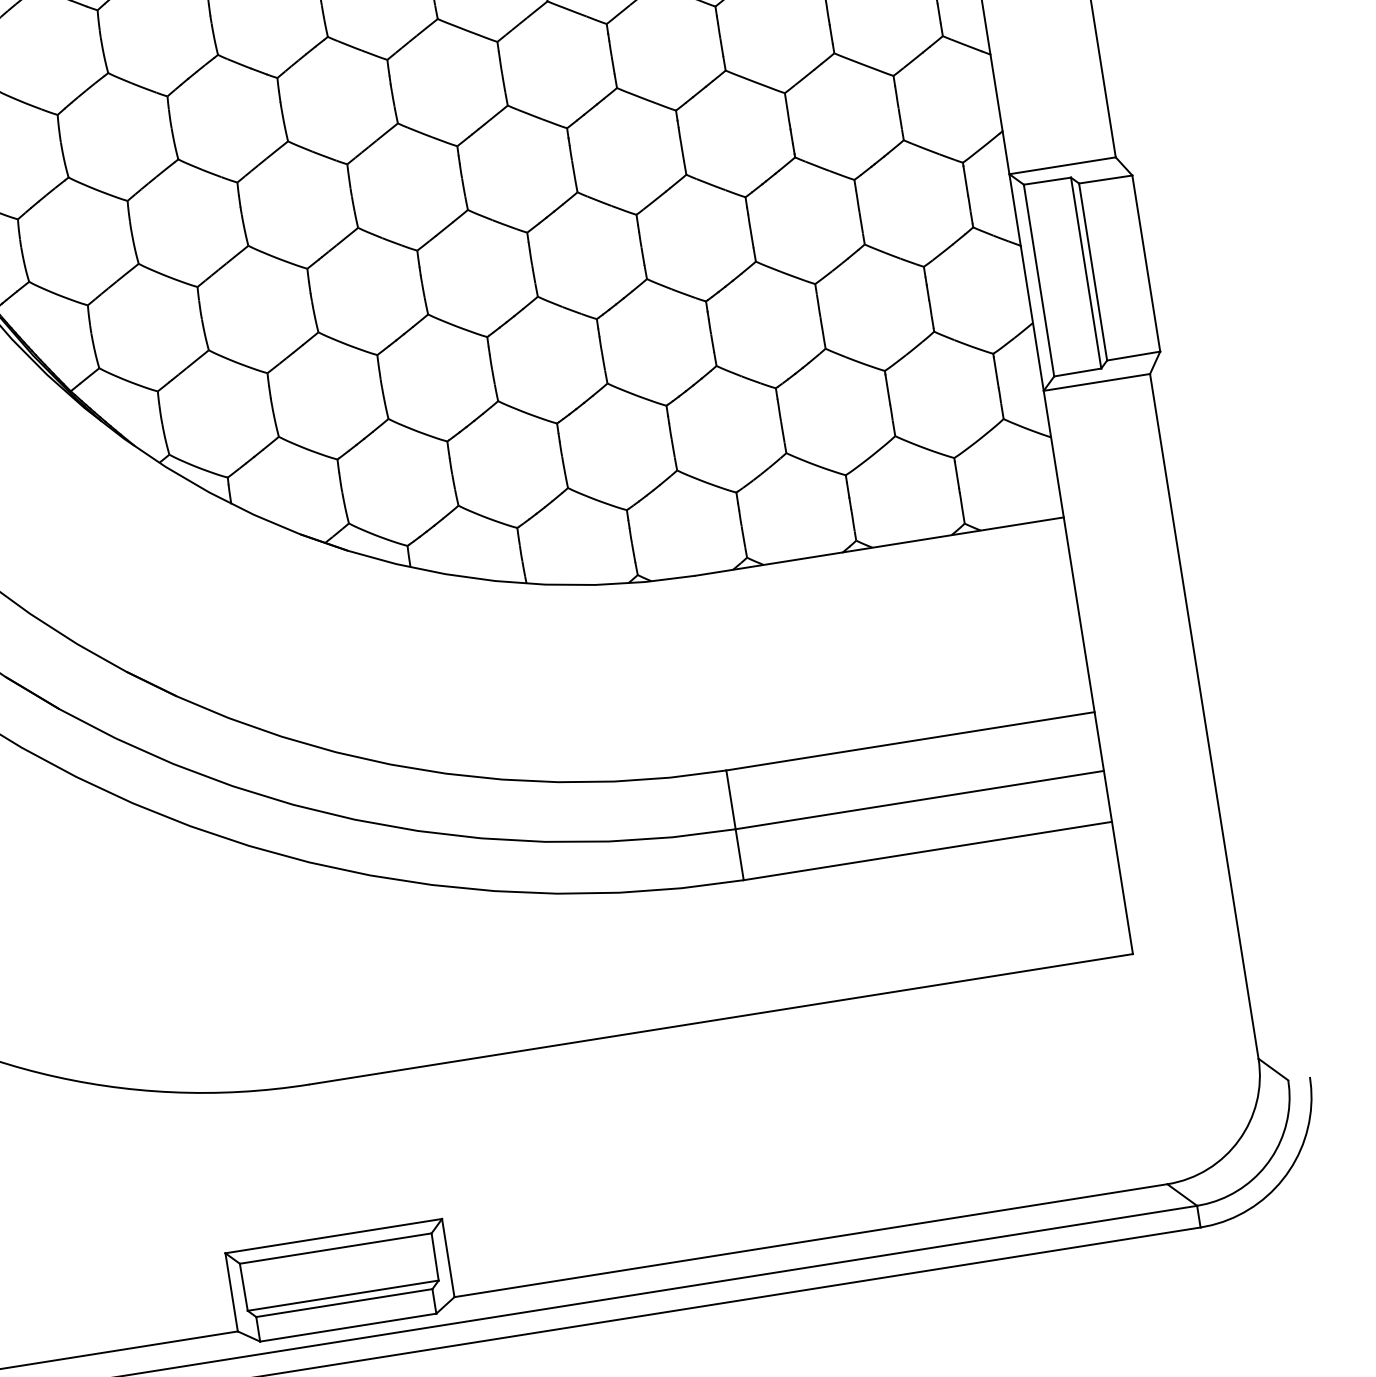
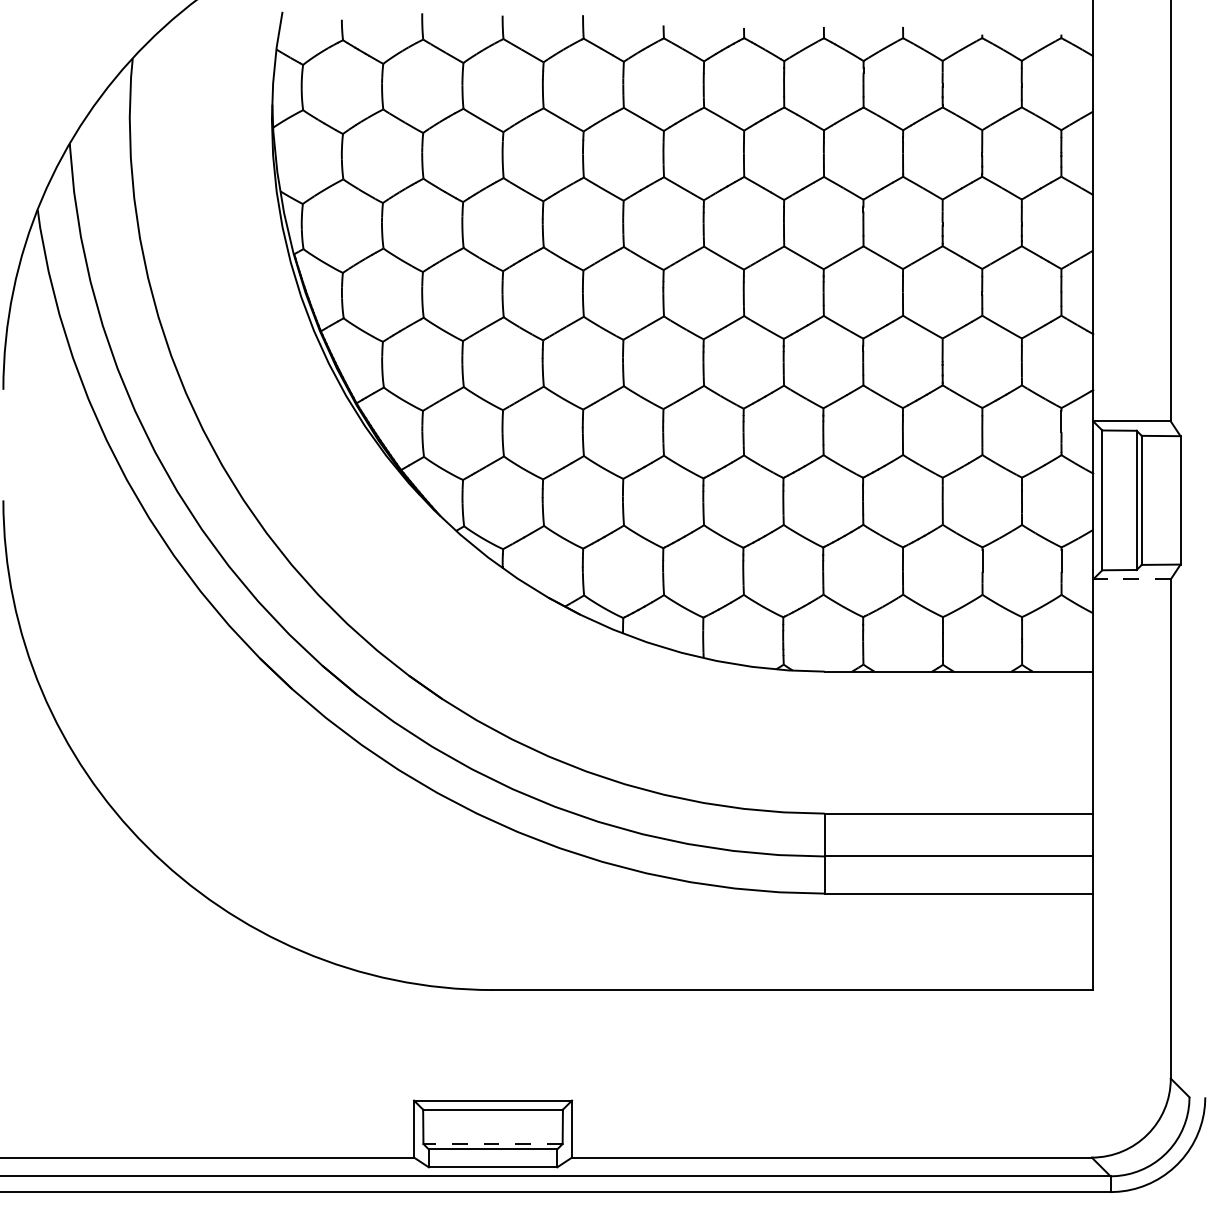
line: (1097, 382) -> (1132, 579), solid -> dashed
line: (343, 1296) -> (493, 1144), solid -> dashed

